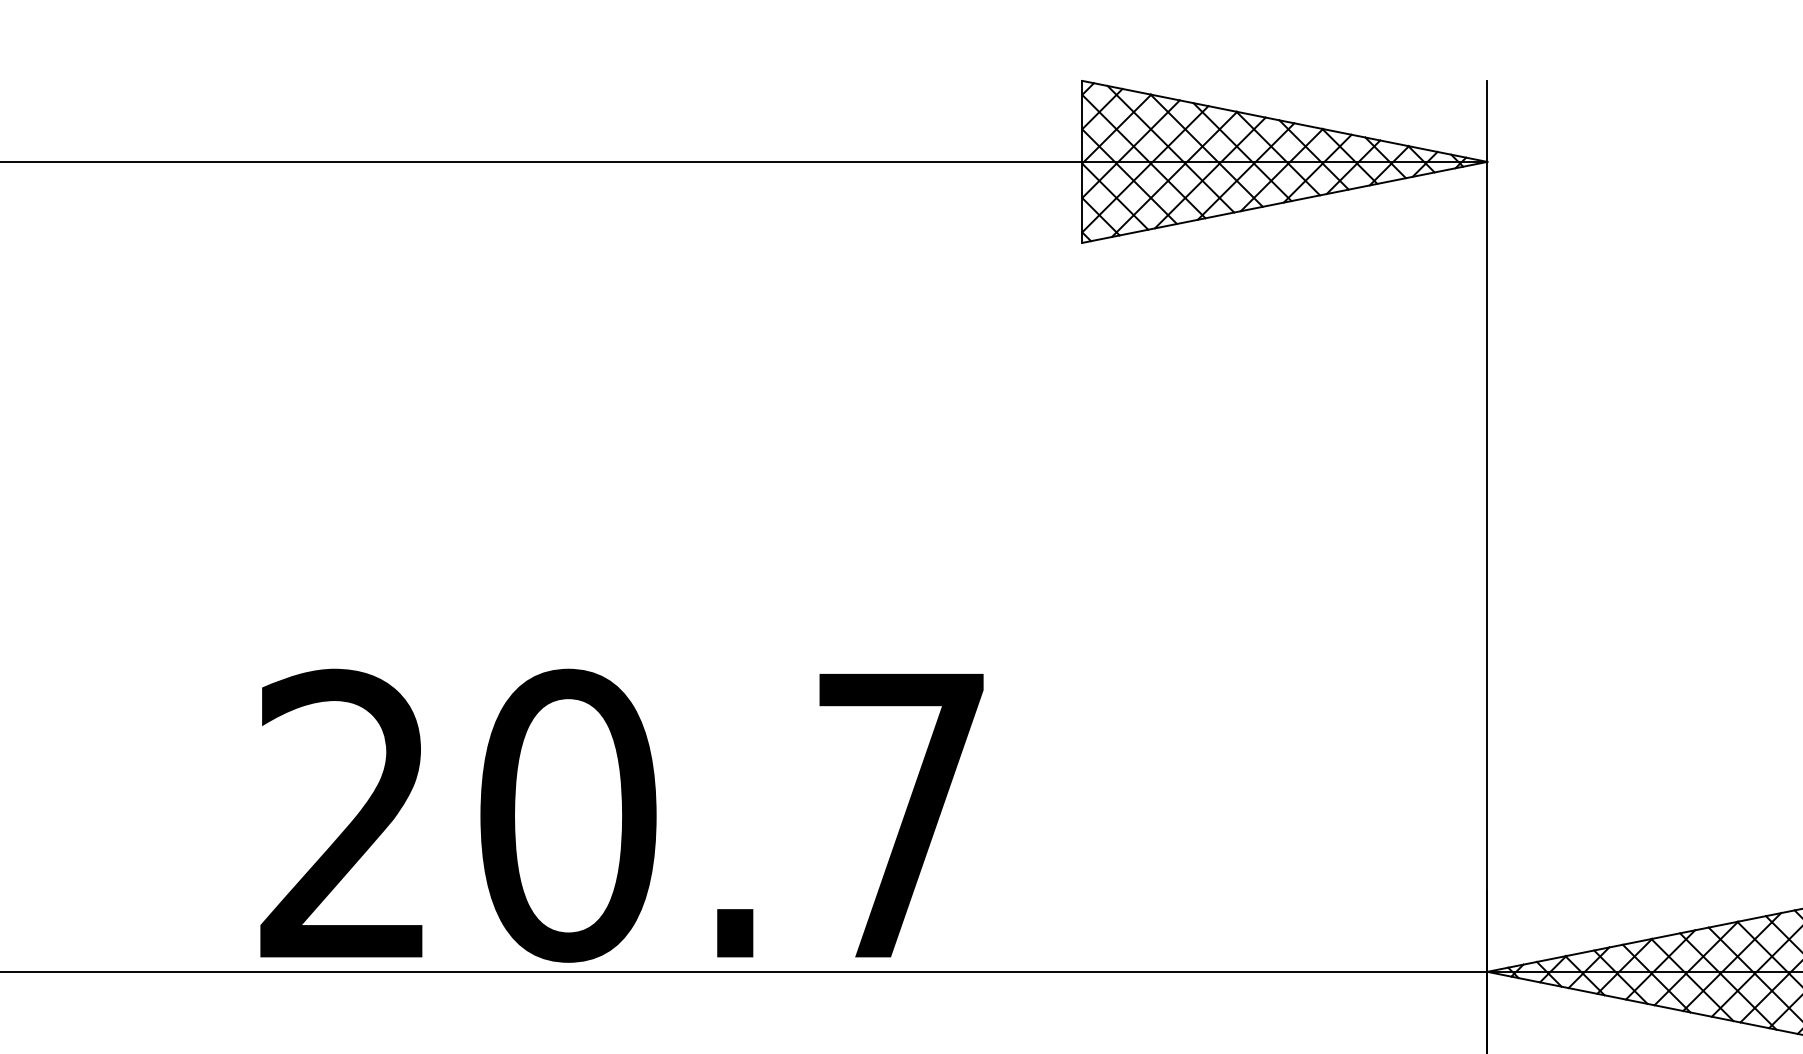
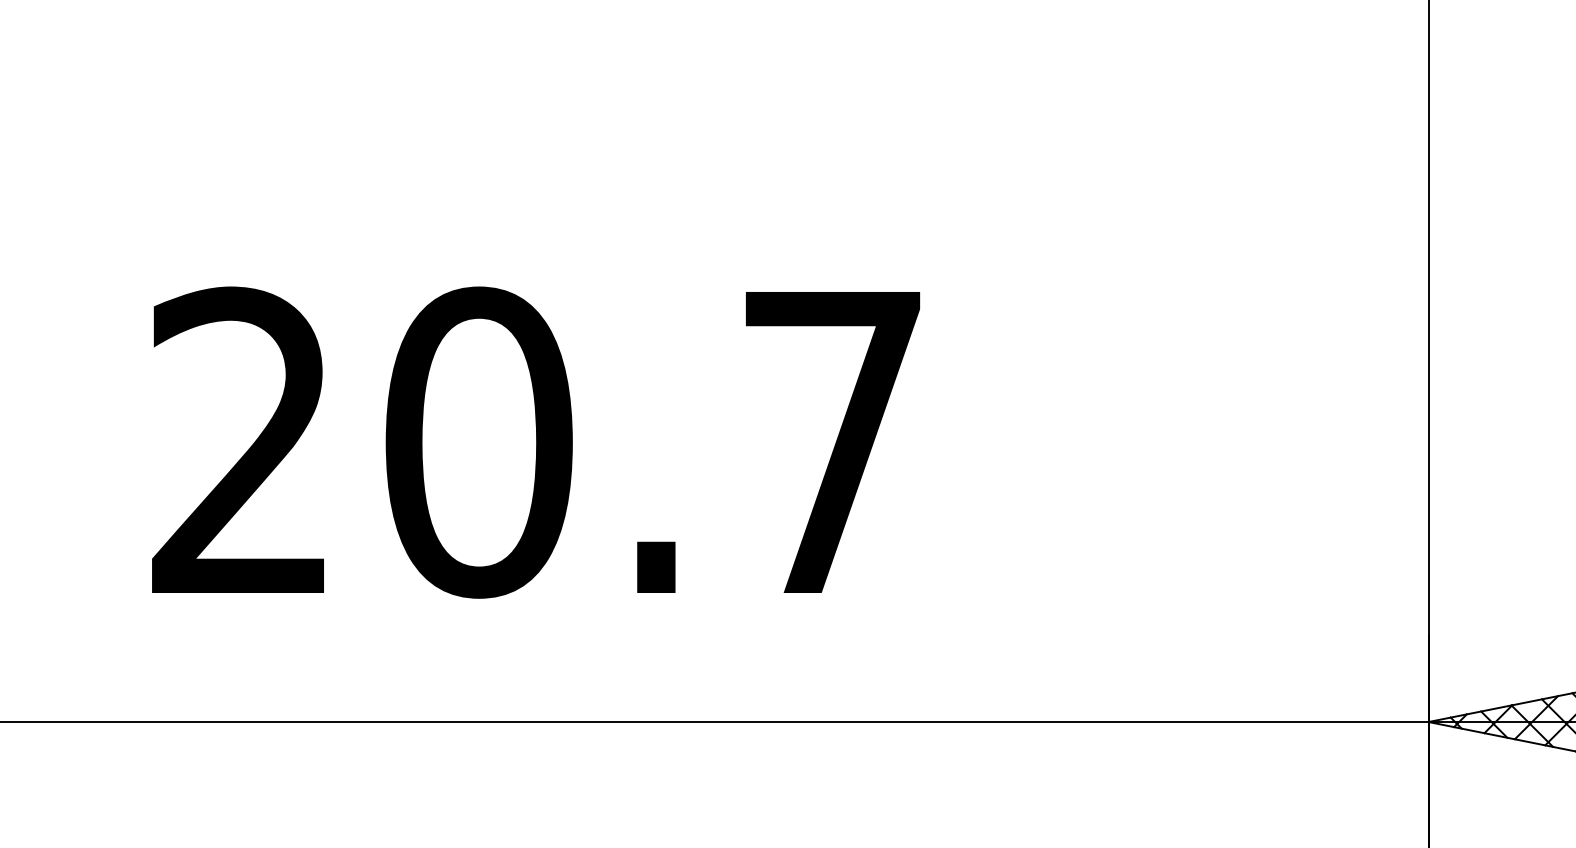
text: (621, 815) -> (535, 442), moved

